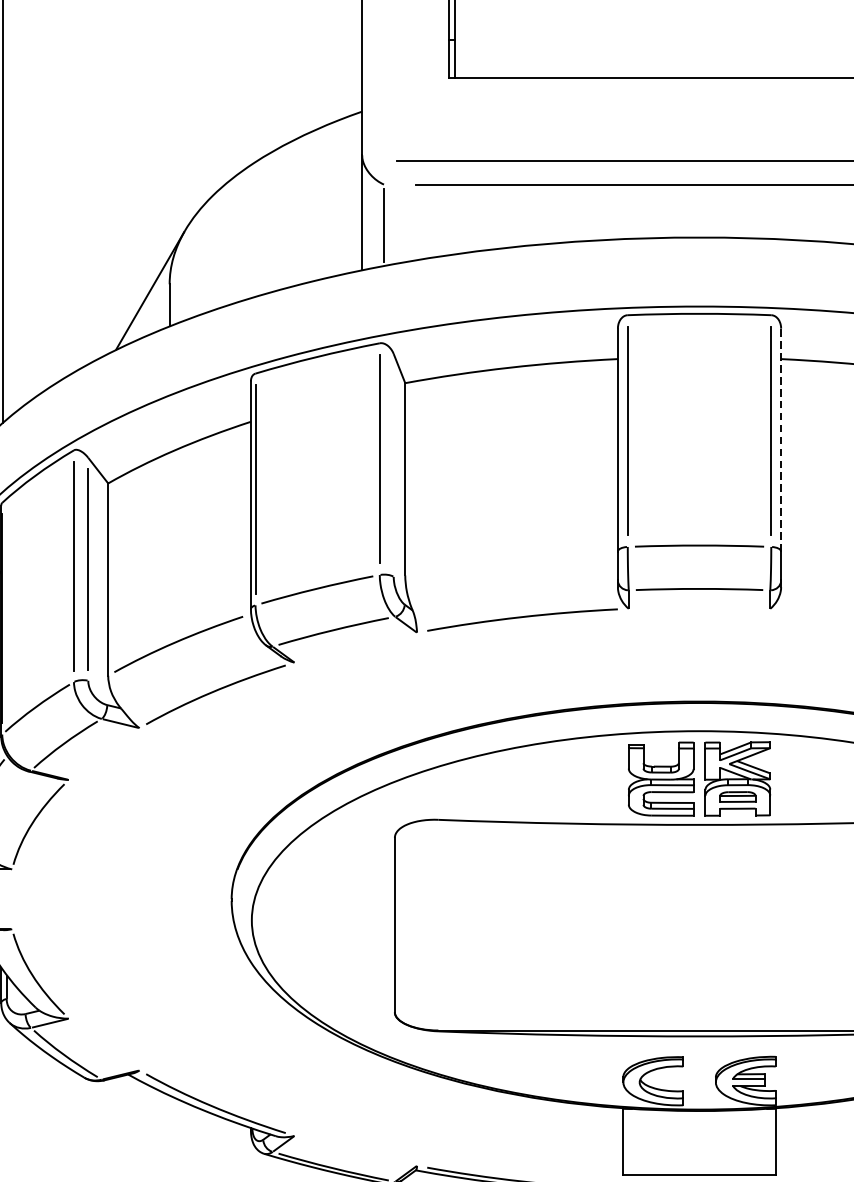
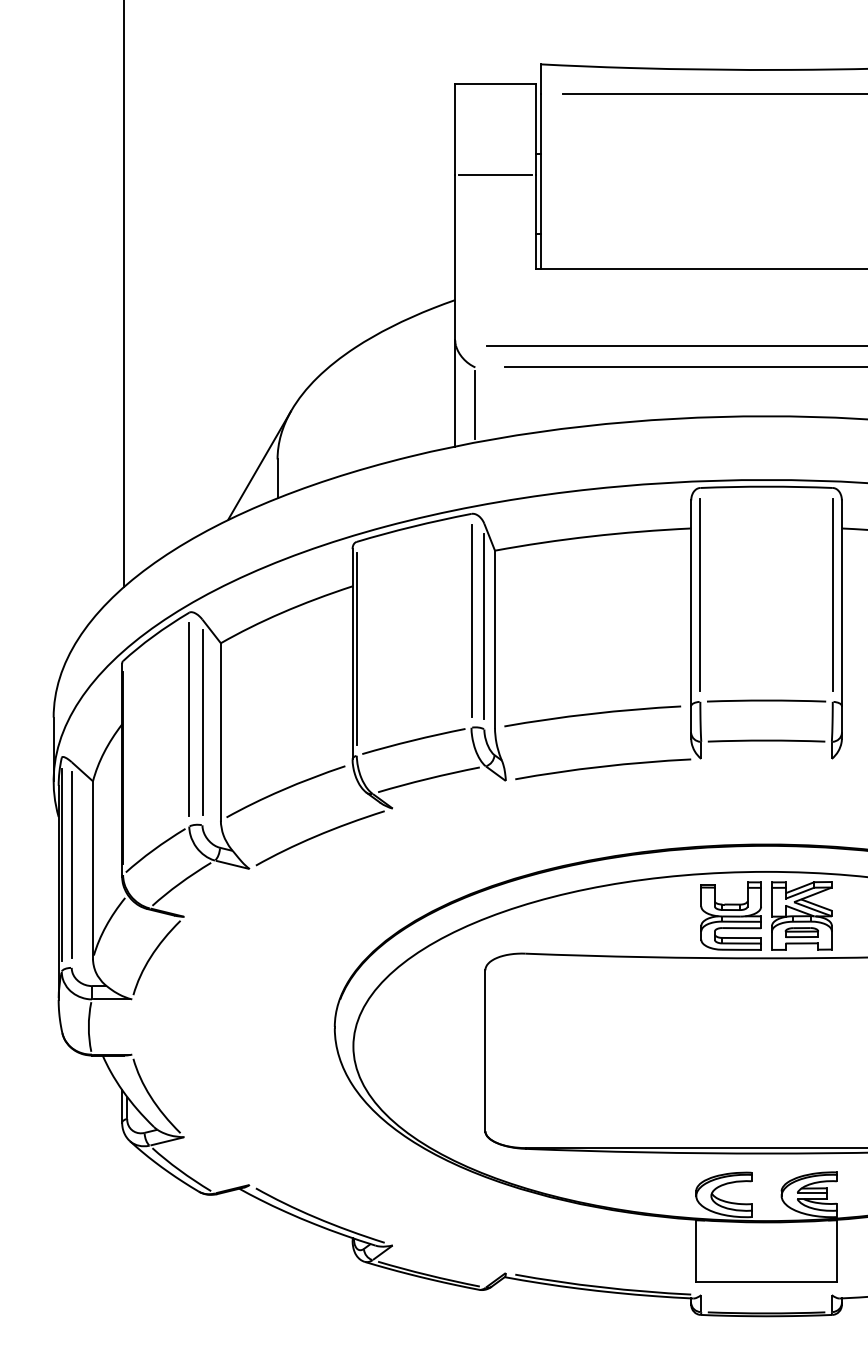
line: (780, 440) -> (841, 603), dashed -> solid
line: (393, 465) -> (484, 626), added
curve: (510, 560) -> (592, 714), added

